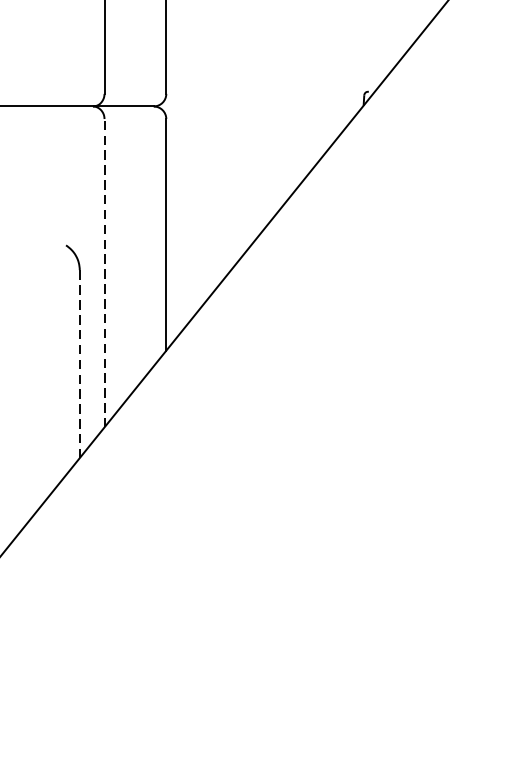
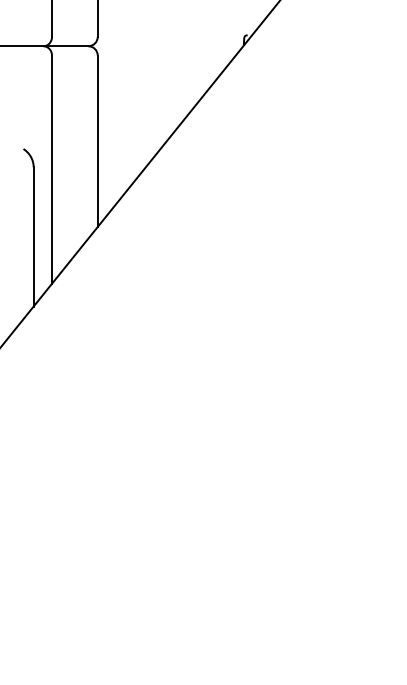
line: (105, 272) -> (52, 169), dashed -> solid
line: (79, 364) -> (33, 237), dashed -> solid

